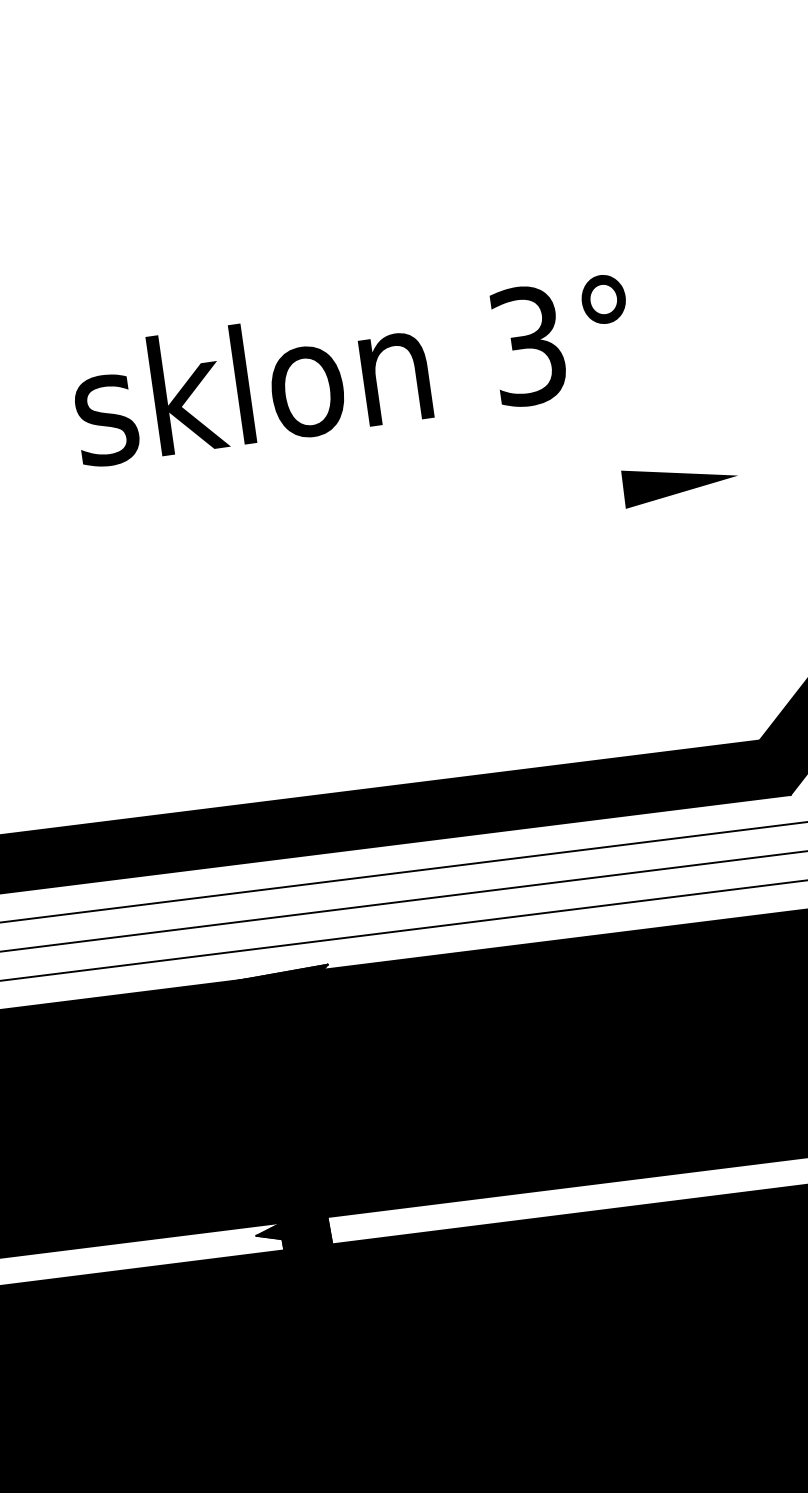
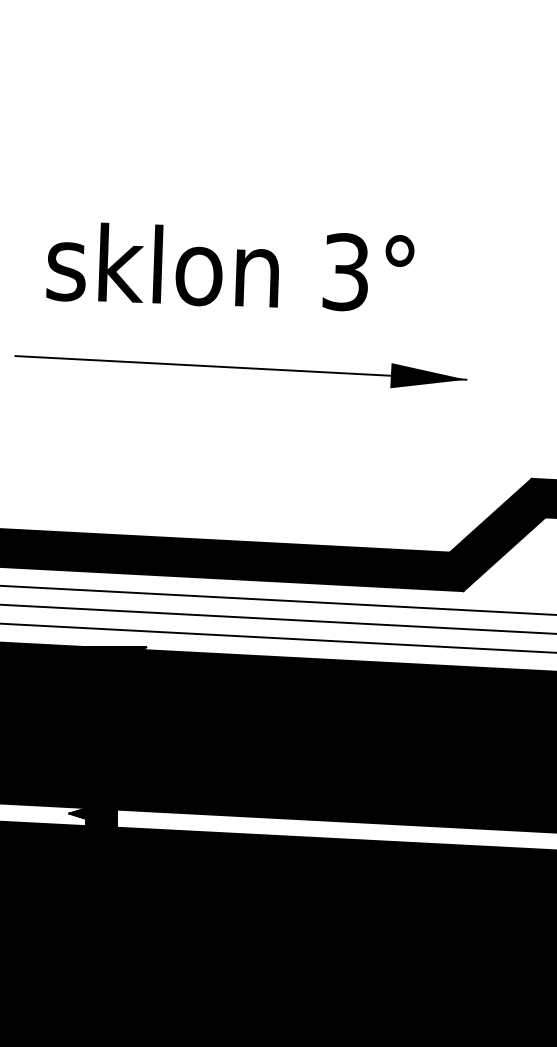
line: (394, 517) -> (240, 367), added

